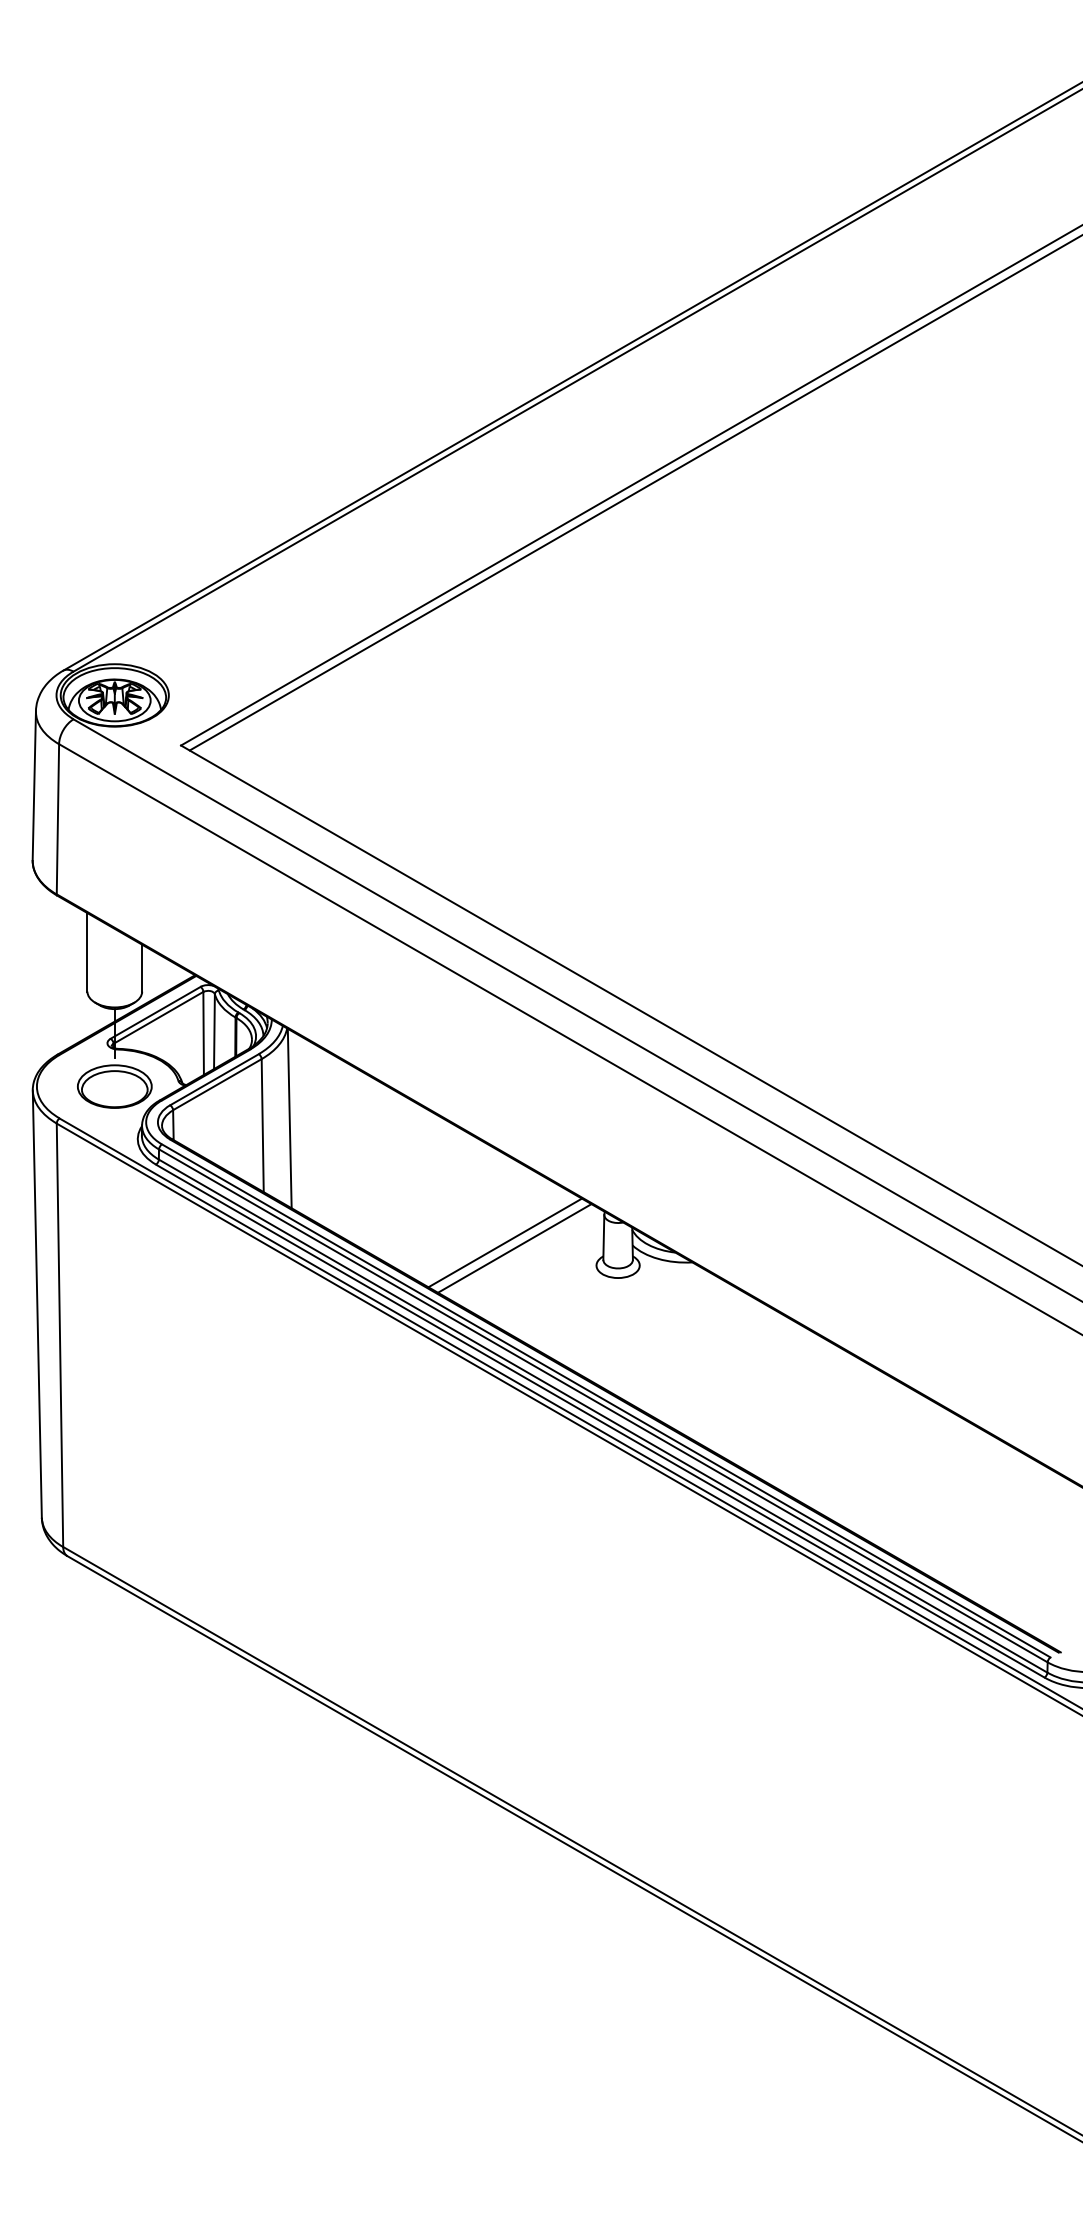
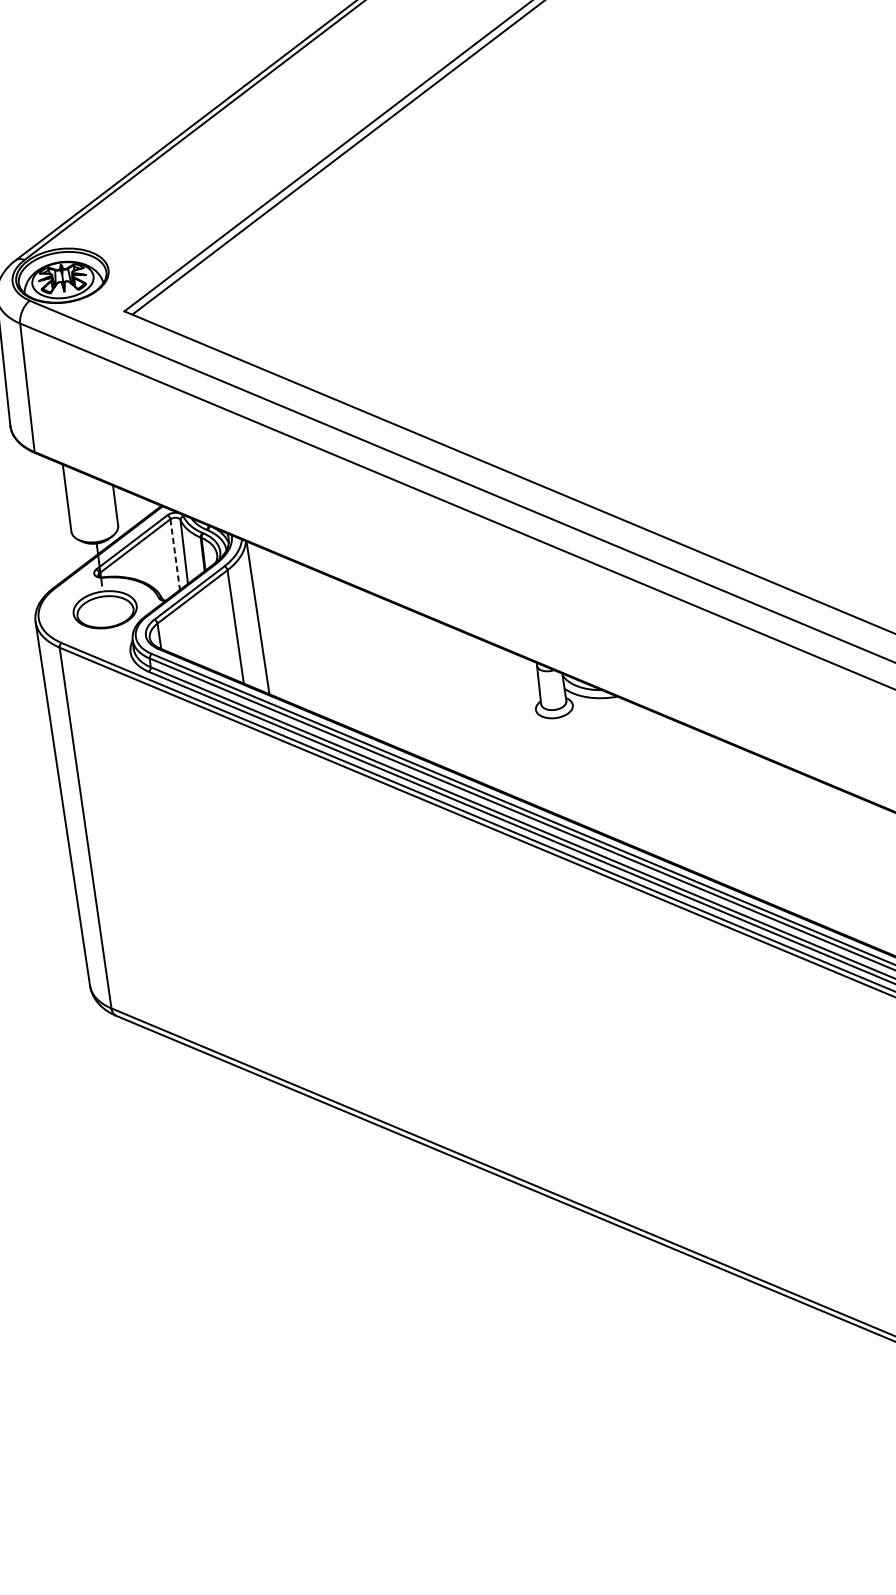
line: (203, 1033) -> (175, 554), solid -> dashed
line: (505, 1242) -> (455, 700), removed
line: (514, 1248) -> (464, 704), removed

